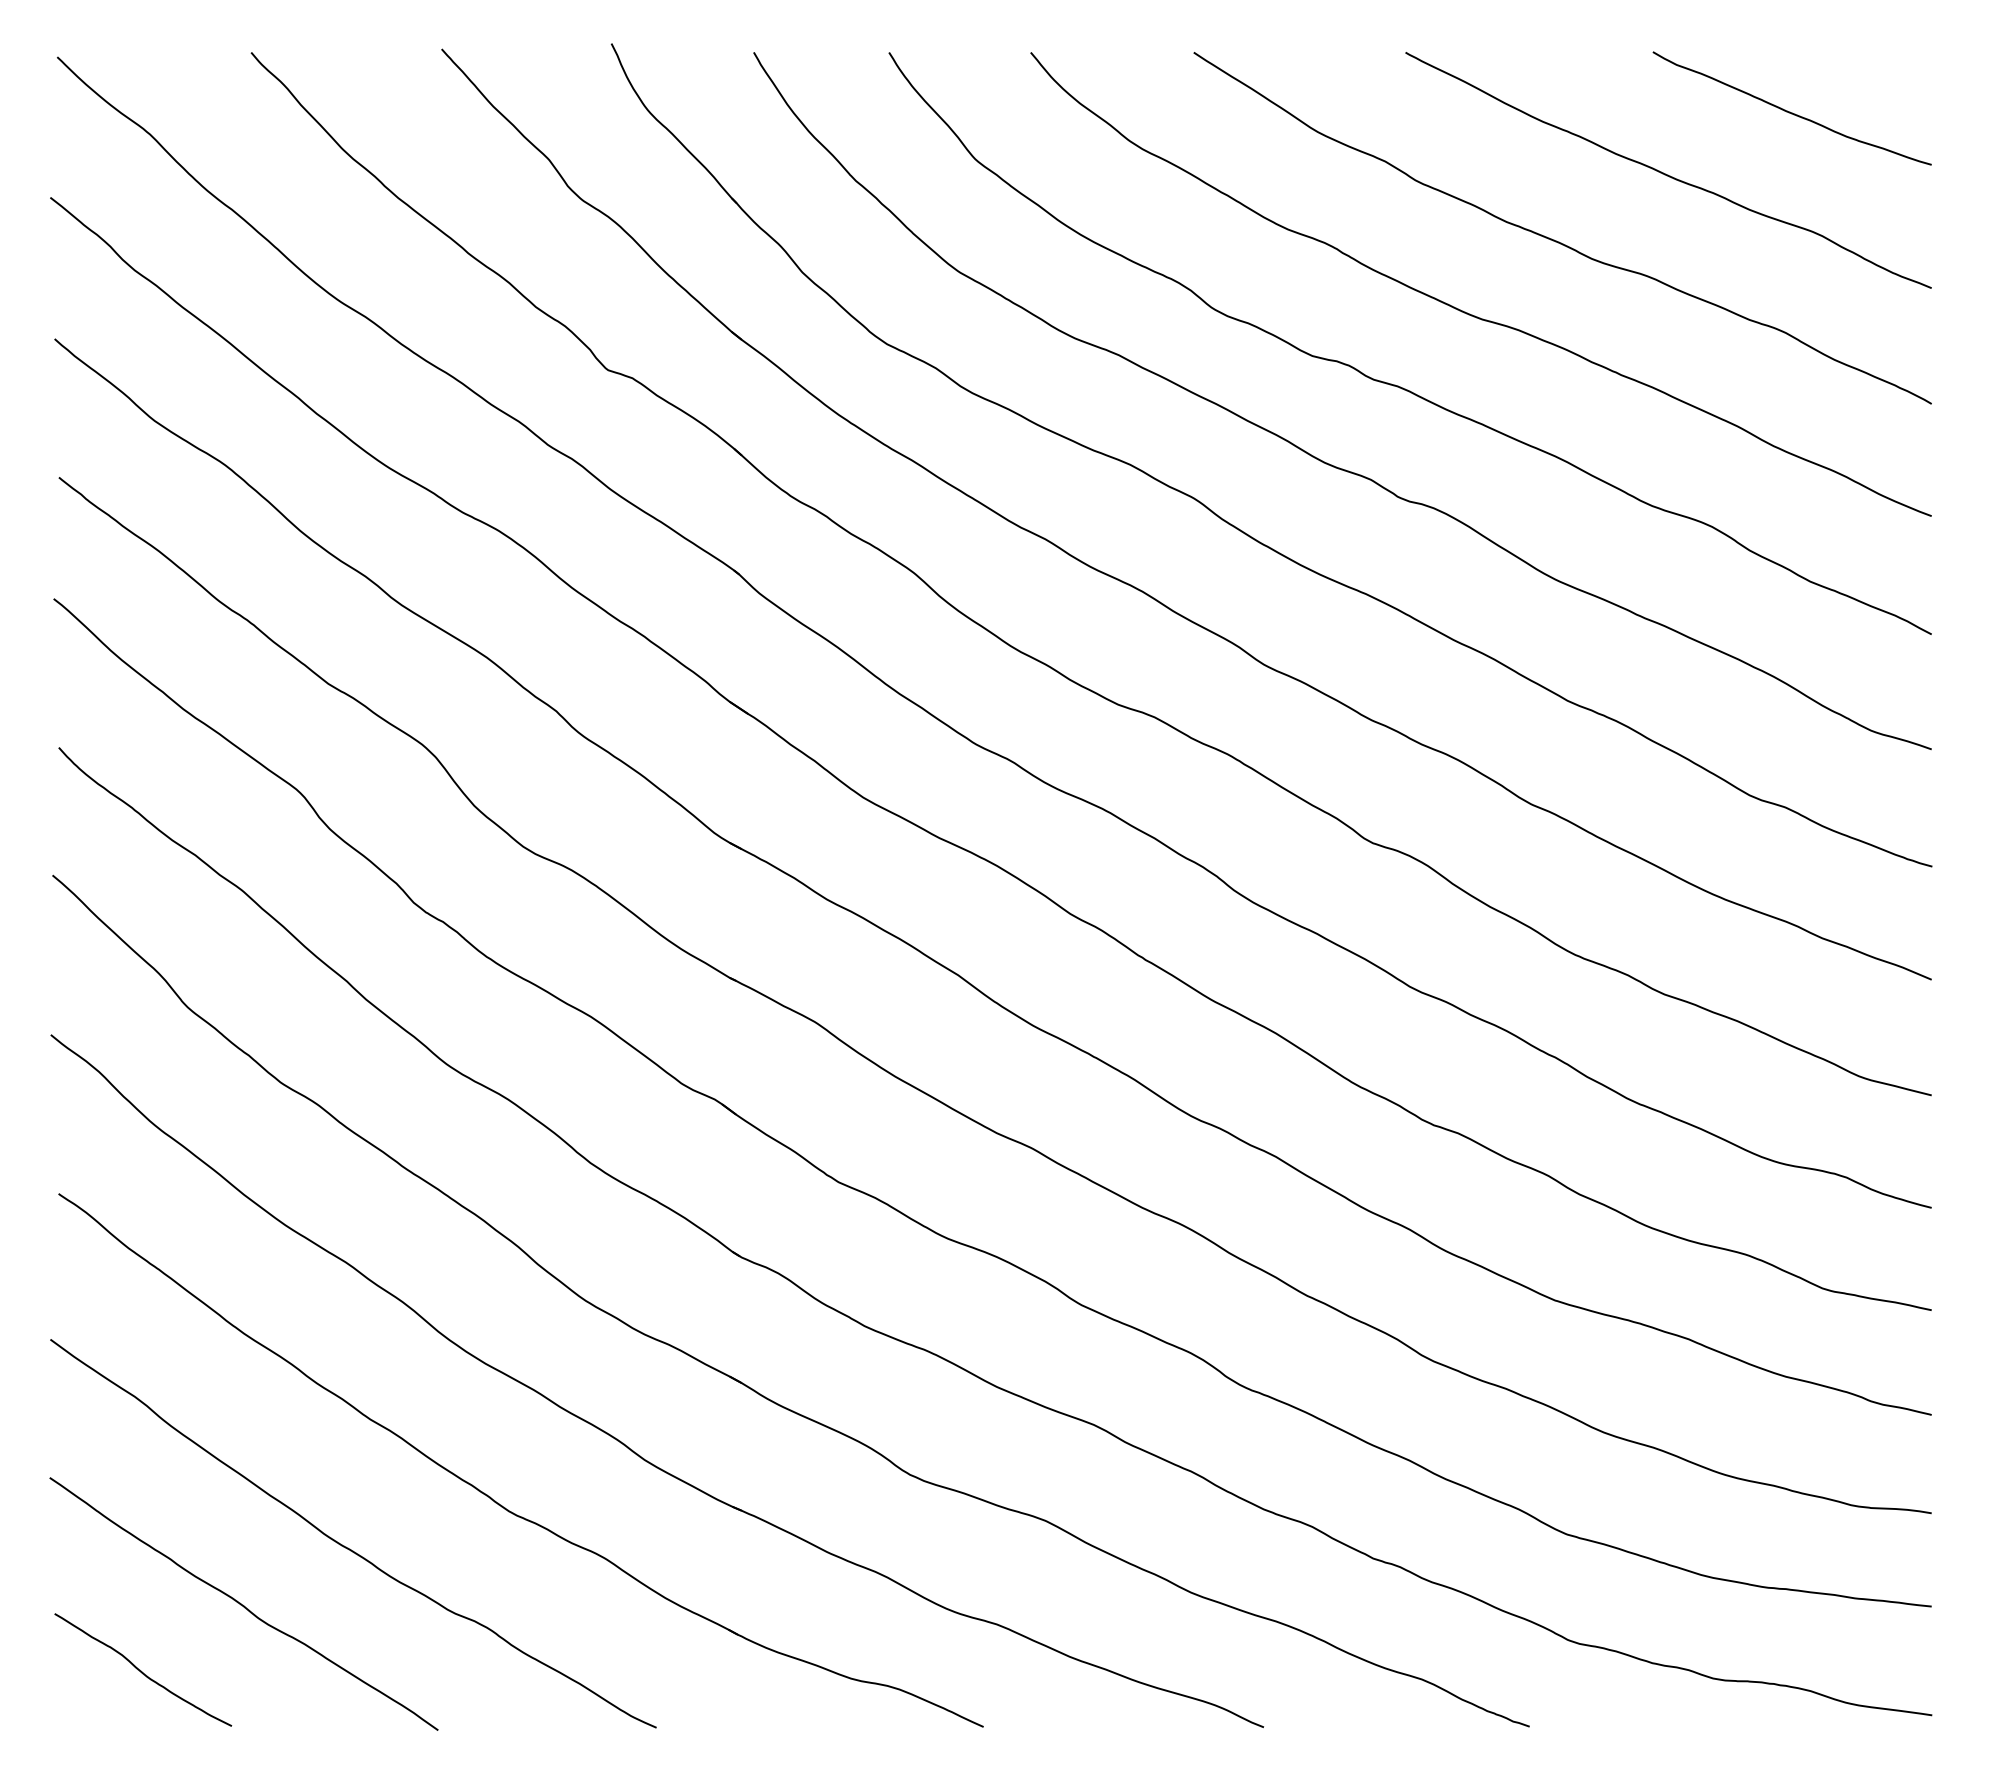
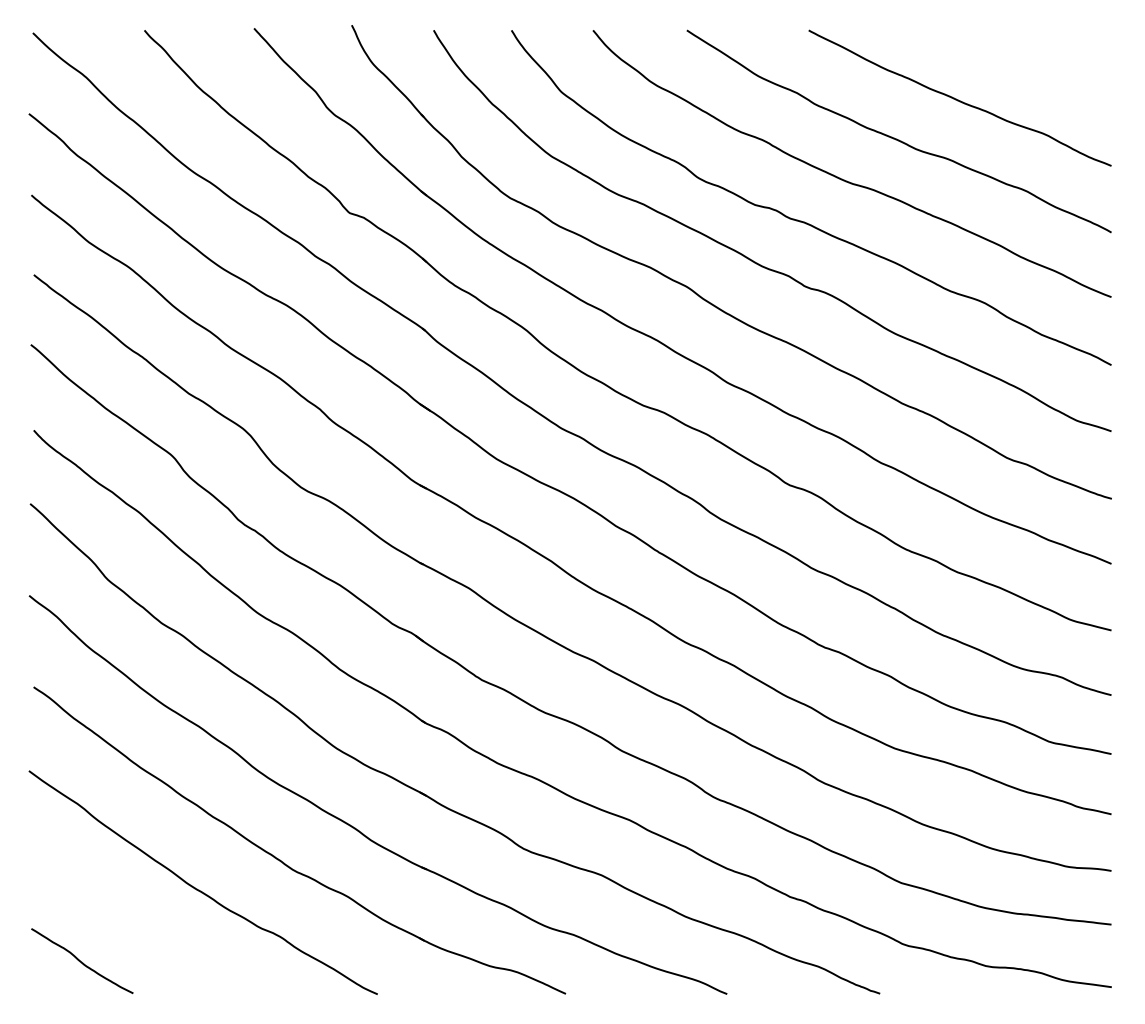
curve: (1789, 110) -> (1029, 63), removed
curve: (244, 1604) -> (140, 923), removed

